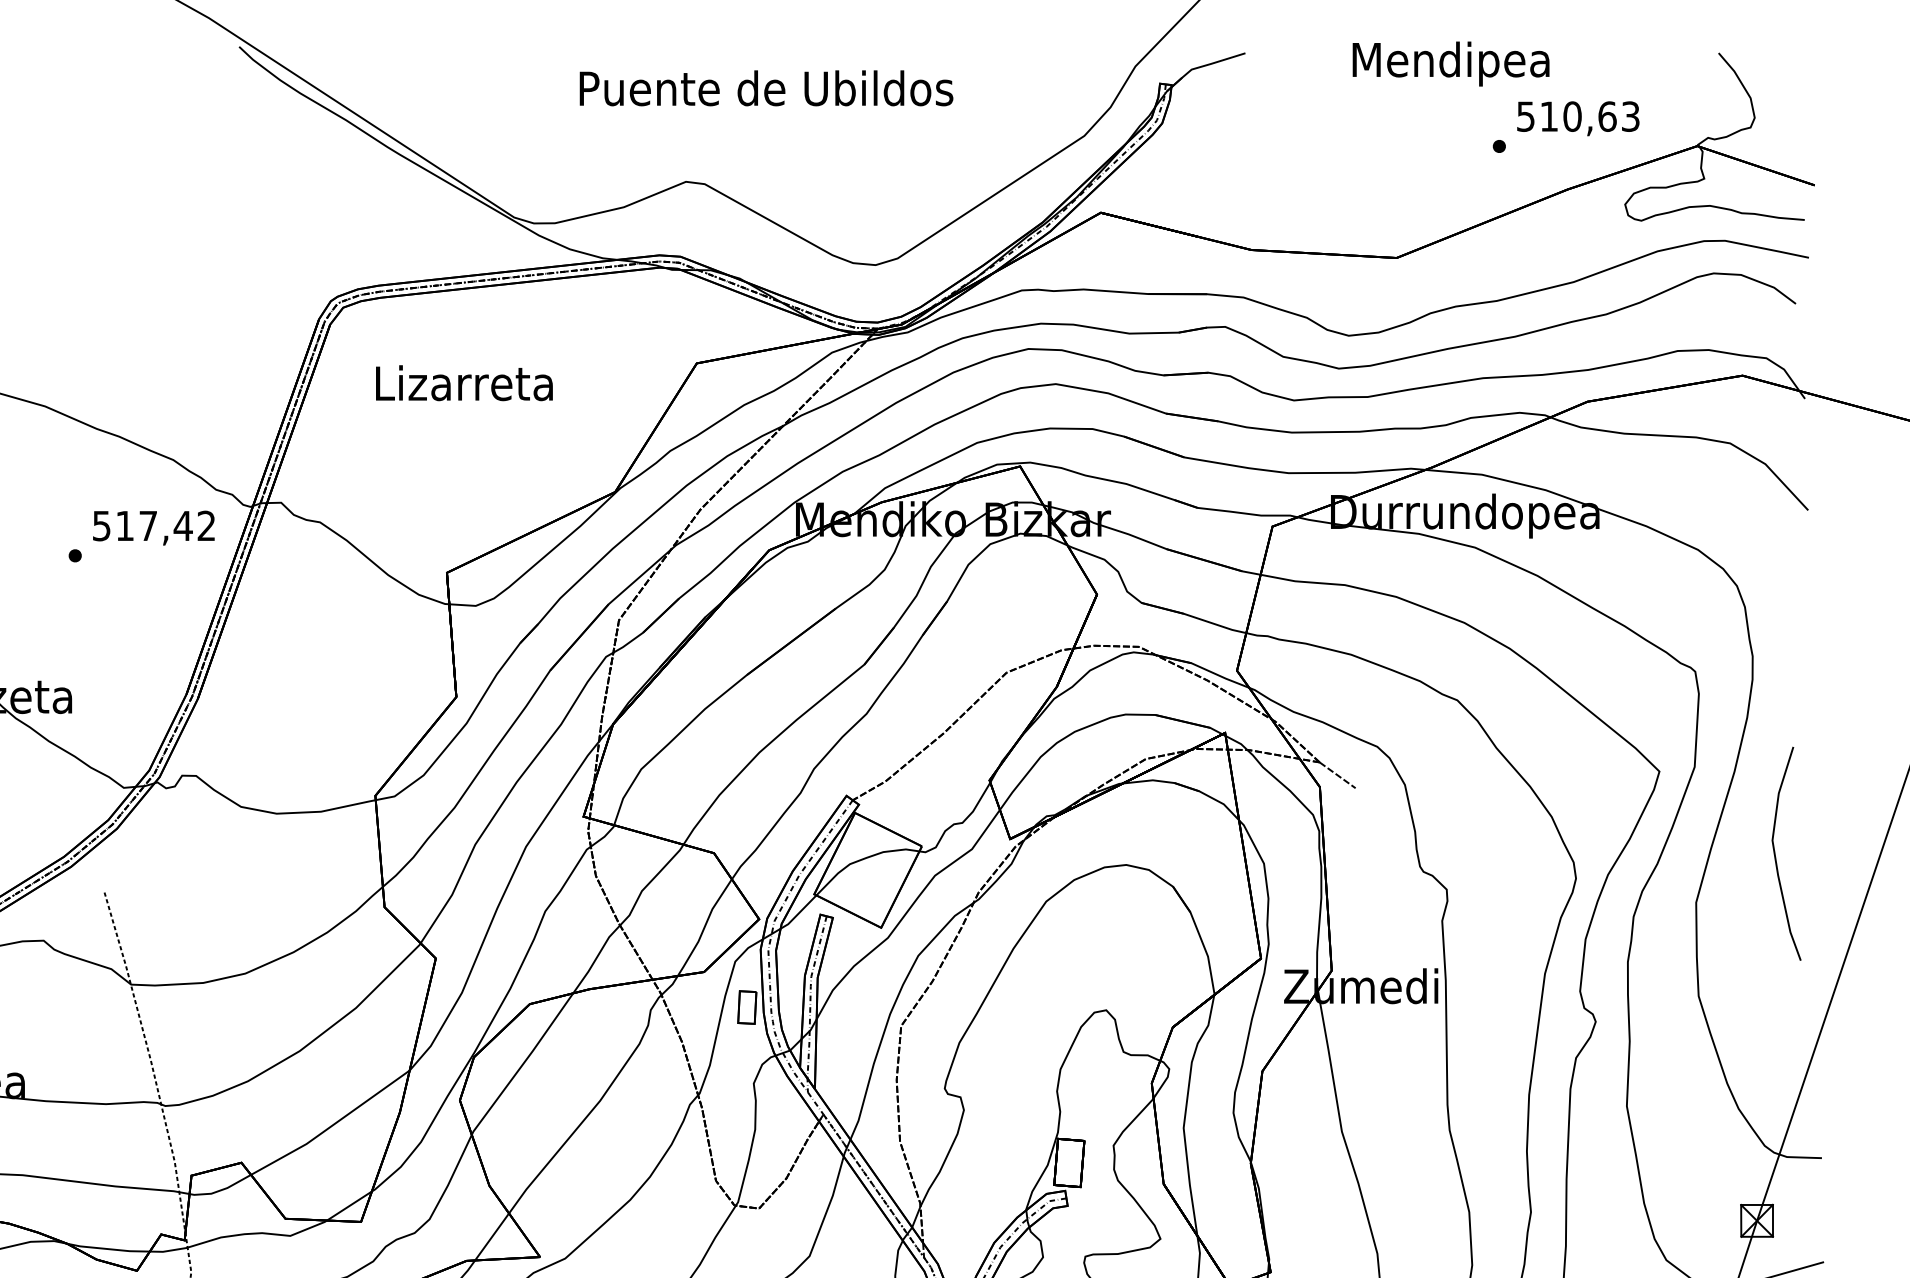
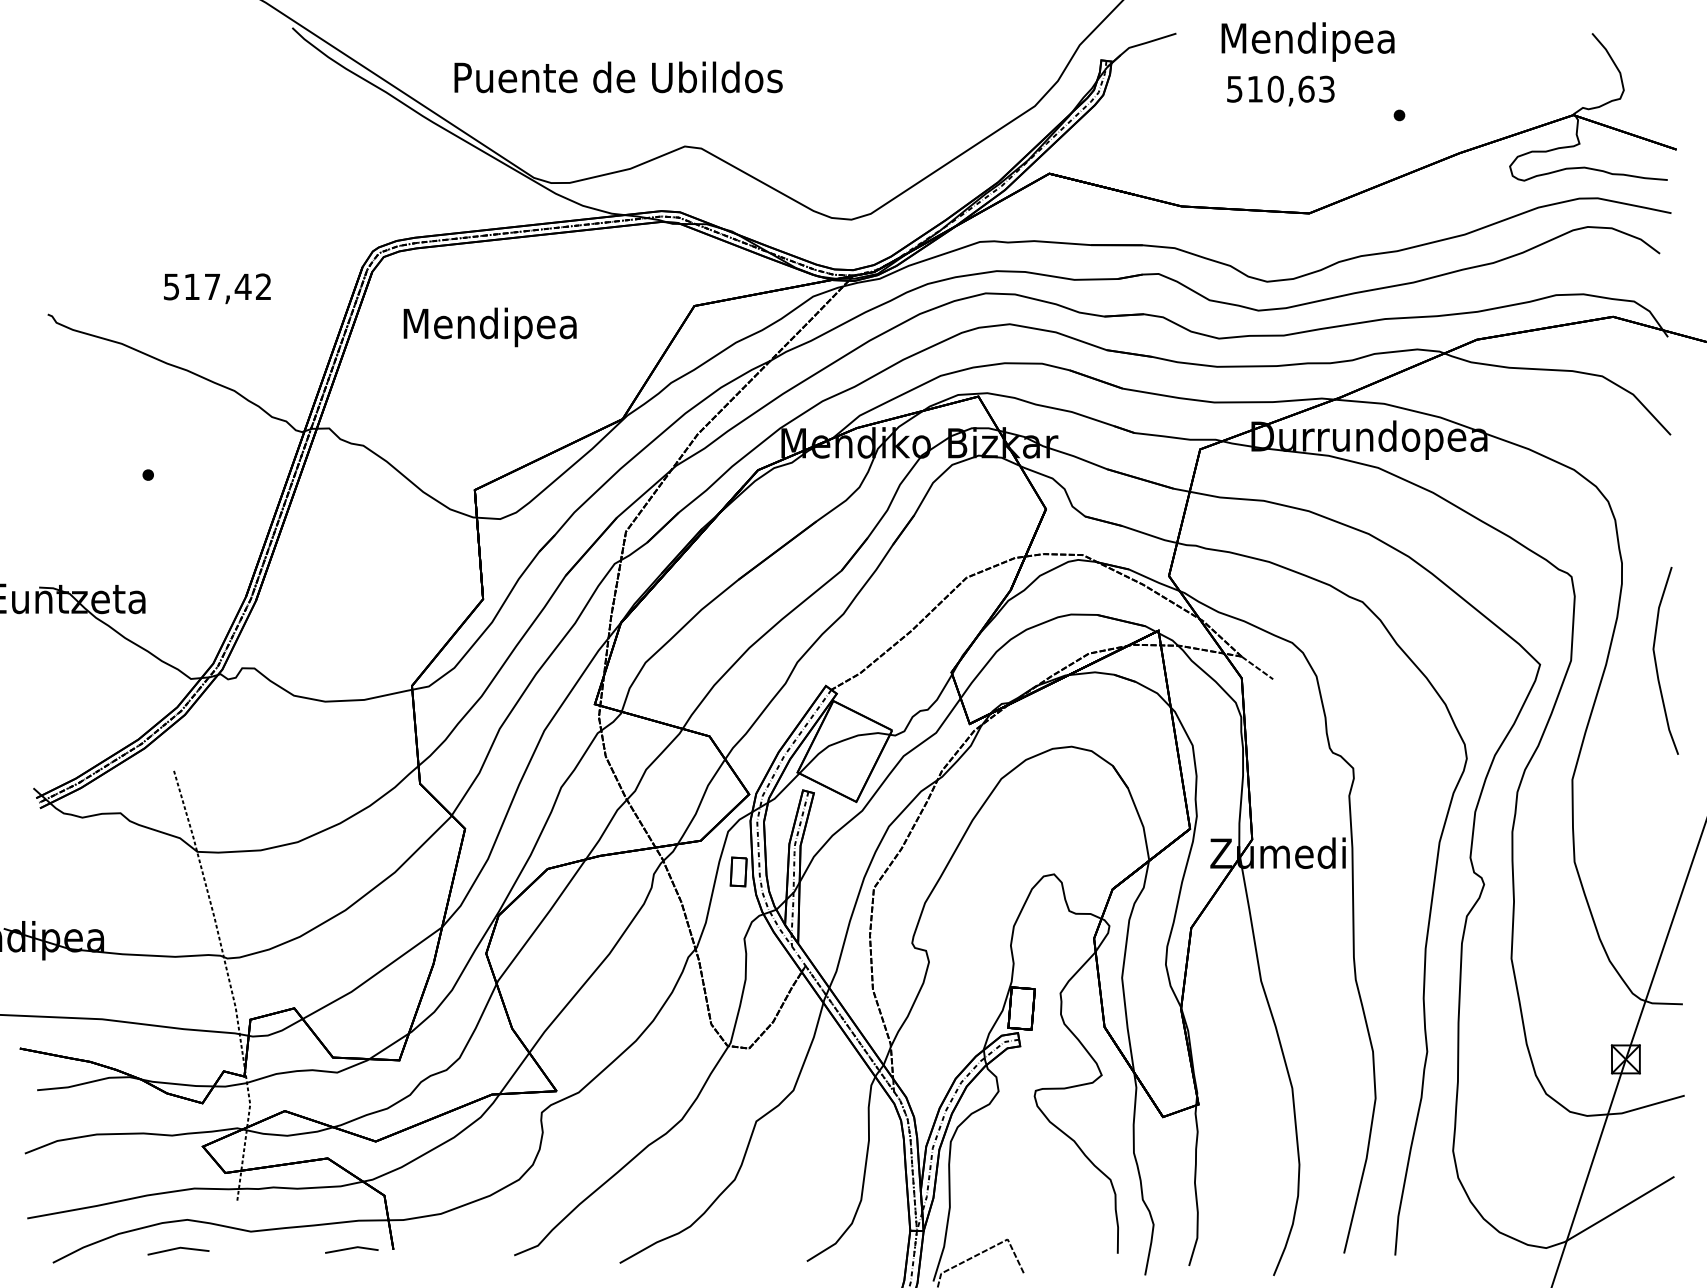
text: (1450, 63) -> (1307, 41), moved
text: (766, 88) -> (618, 77), moved
text: (1577, 118) -> (1280, 90), moved
text: (463, 387) -> (489, 327), Lizarreta -> Mendipea
text: (154, 527) -> (217, 288), moved
curve: (1775, 853) -> (1656, 660), moved

